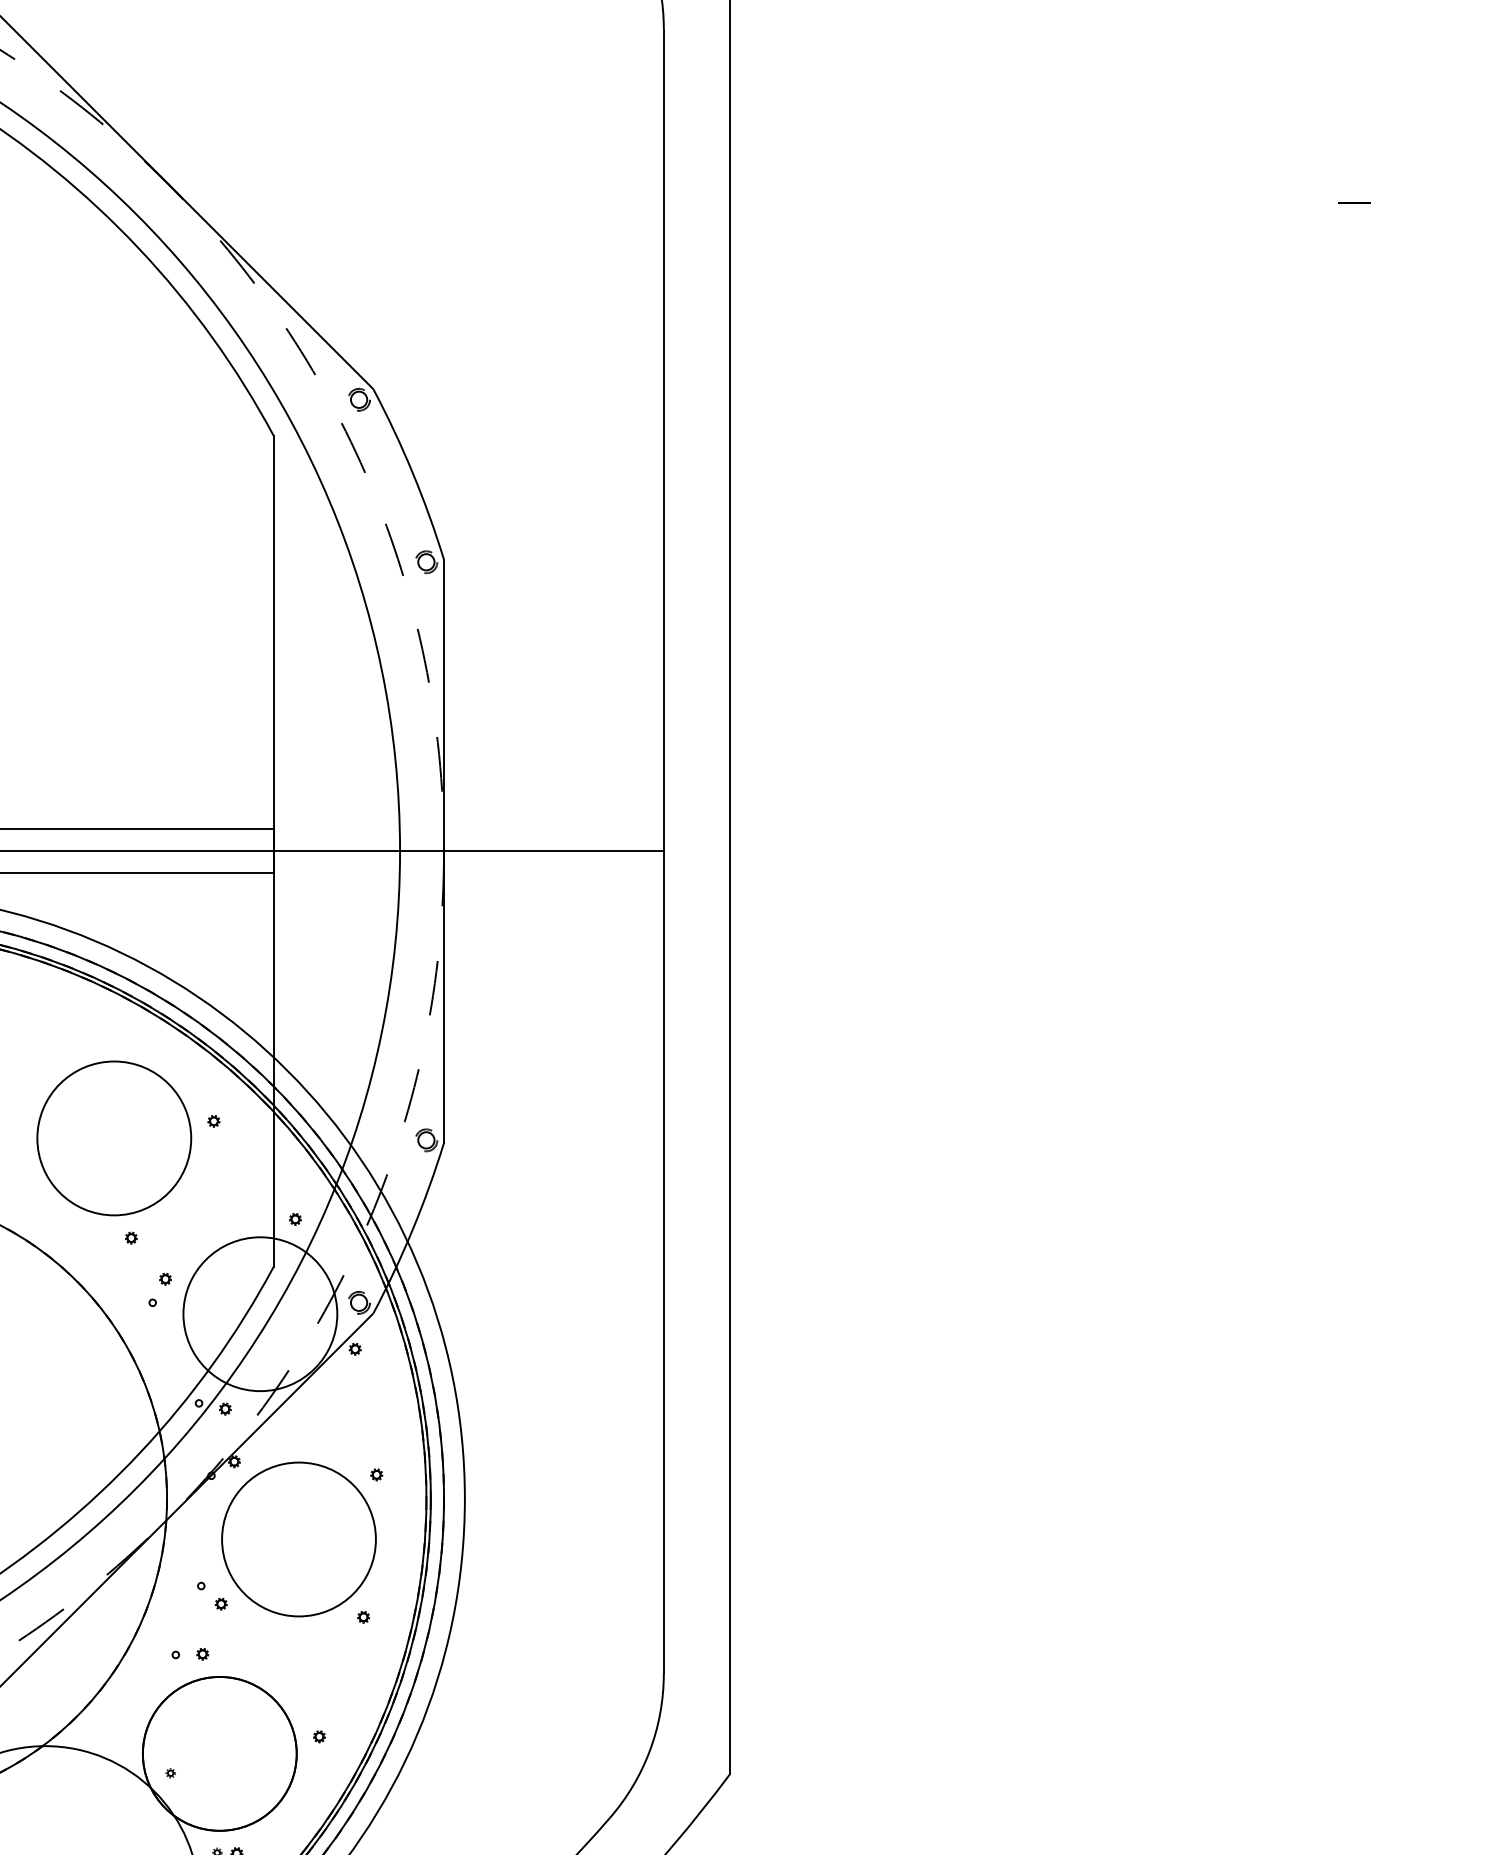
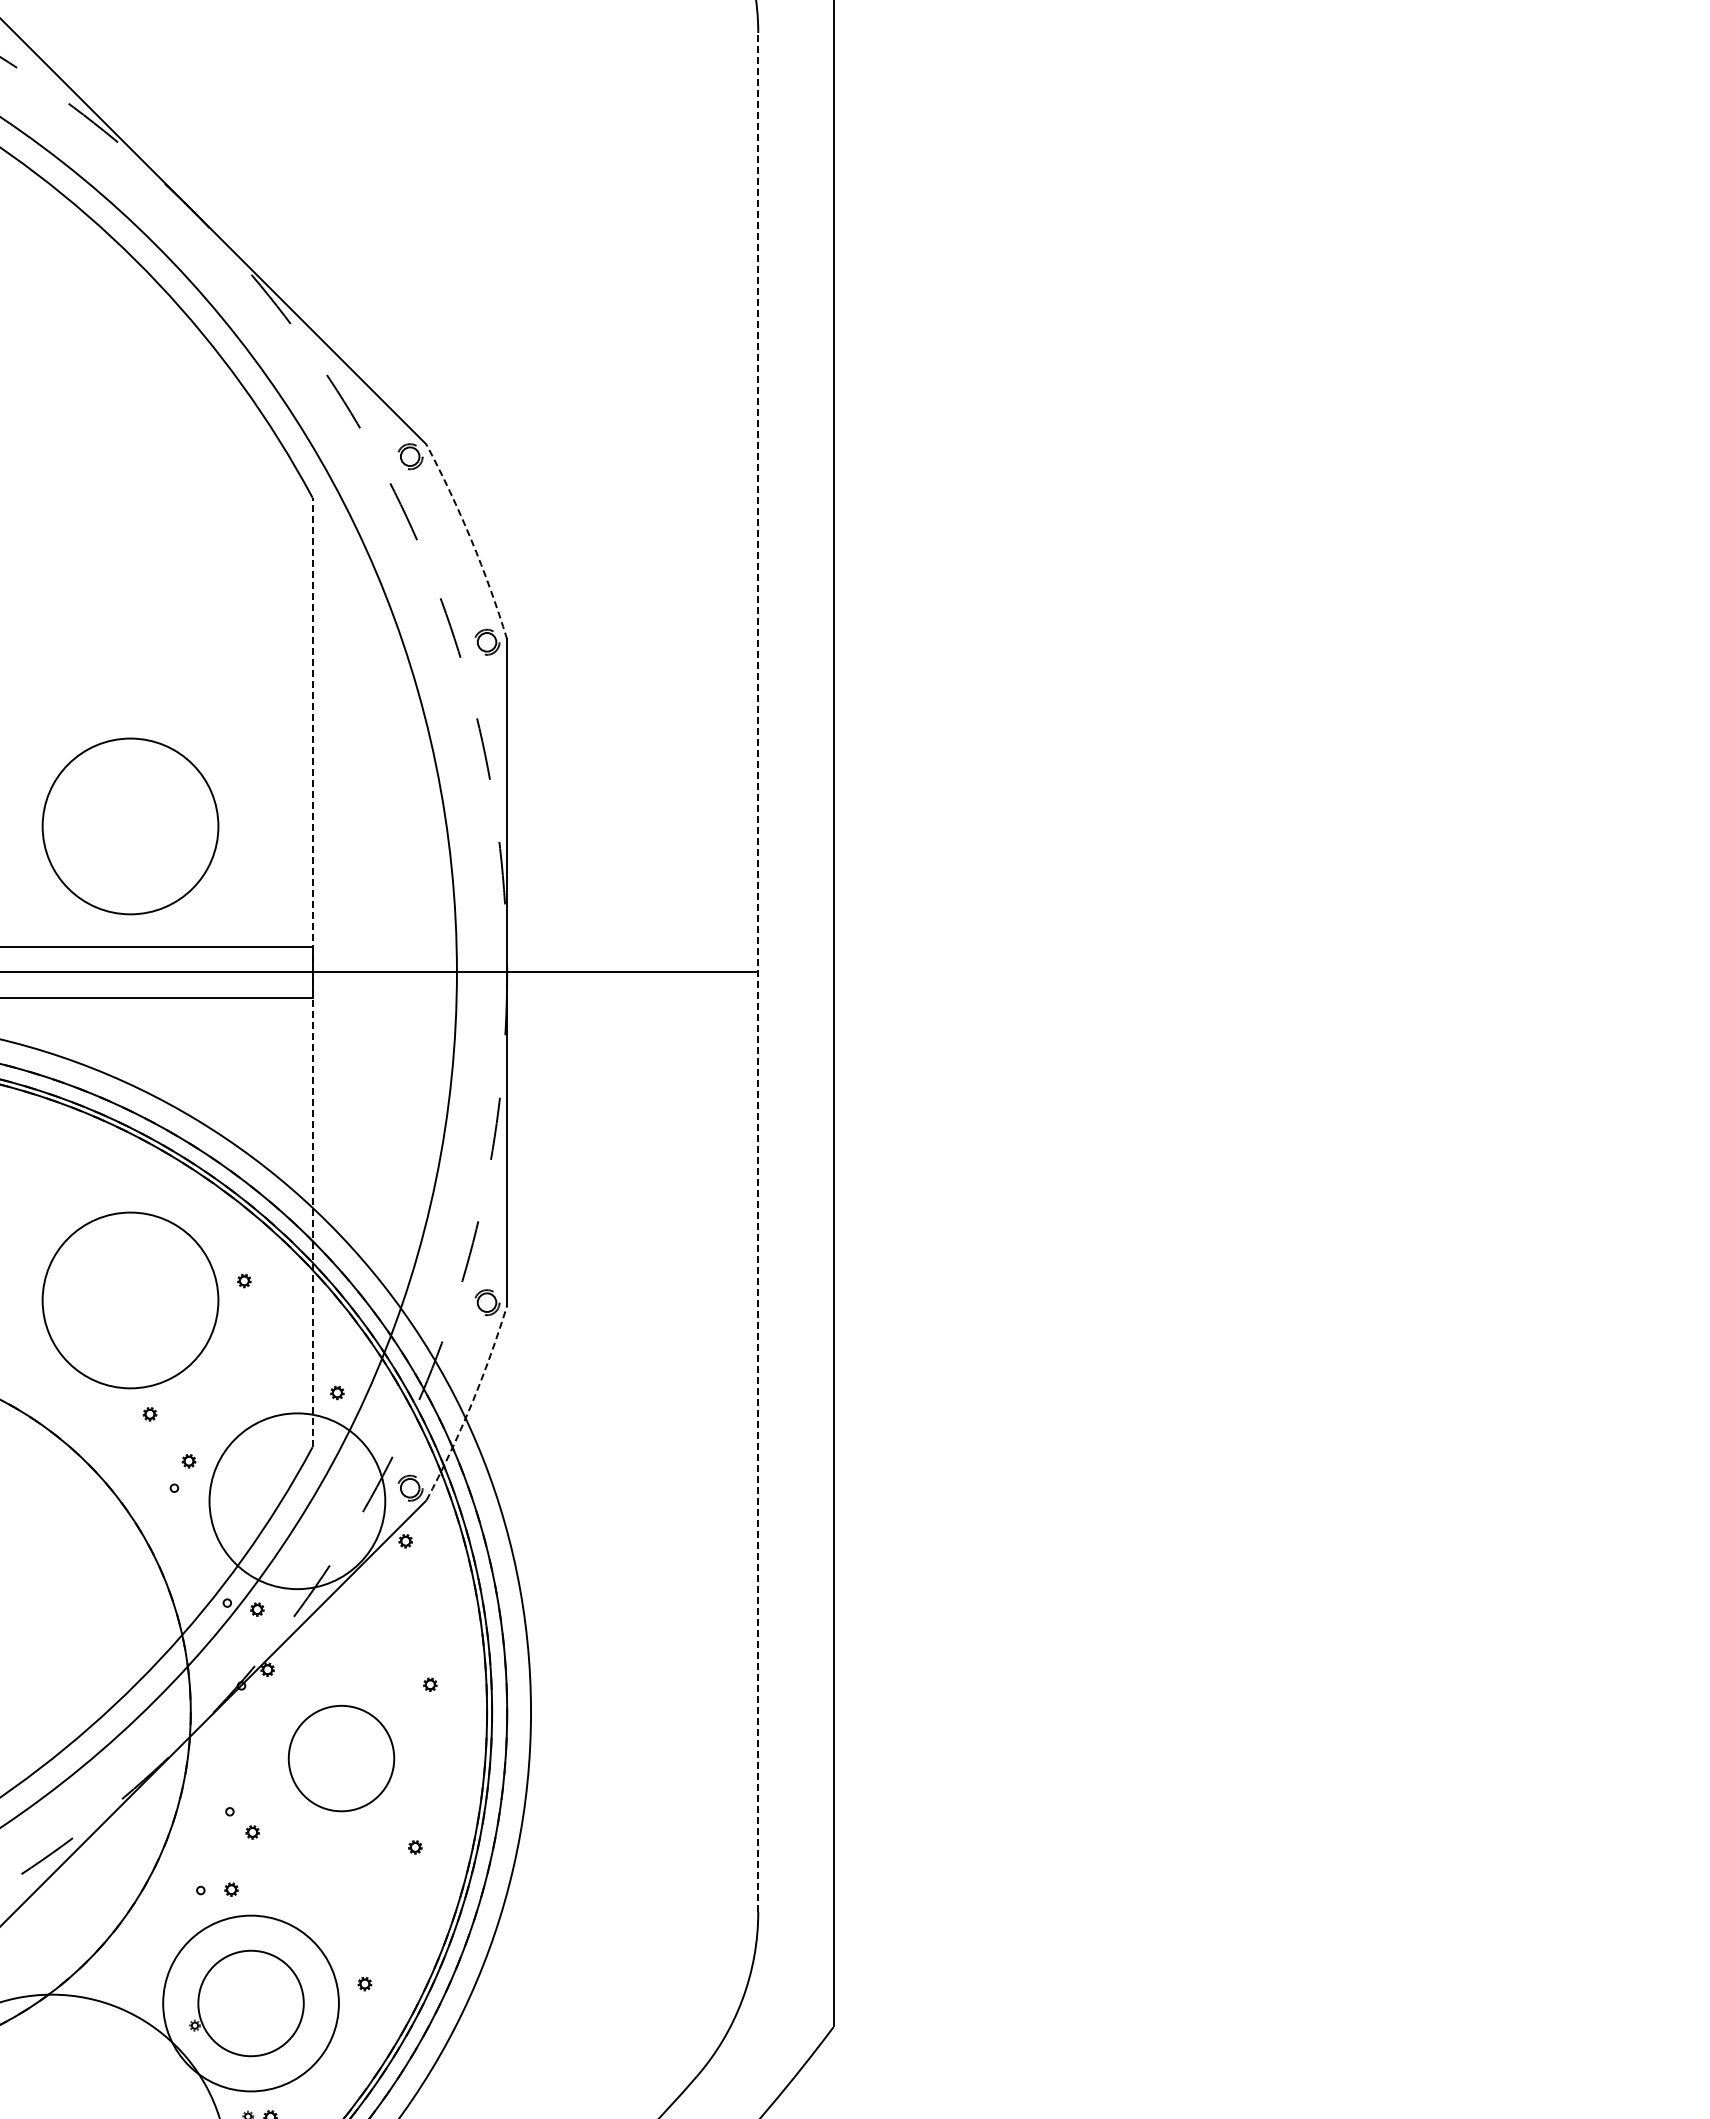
line: (1354, 202) -> (1547, 231), removed
arc: (412, 473) -> (471, 540), solid -> dashed
circle: (114, 723) -> (130, 826), added
line: (273, 851) -> (312, 972), solid -> dashed
line: (664, 851) -> (758, 972), solid -> dashed
arc: (412, 1229) -> (471, 1404), solid -> dashed
circle: (298, 1539) -> (341, 1758), size x0.6
circle: (219, 1753) -> (250, 2003), size x0.6

